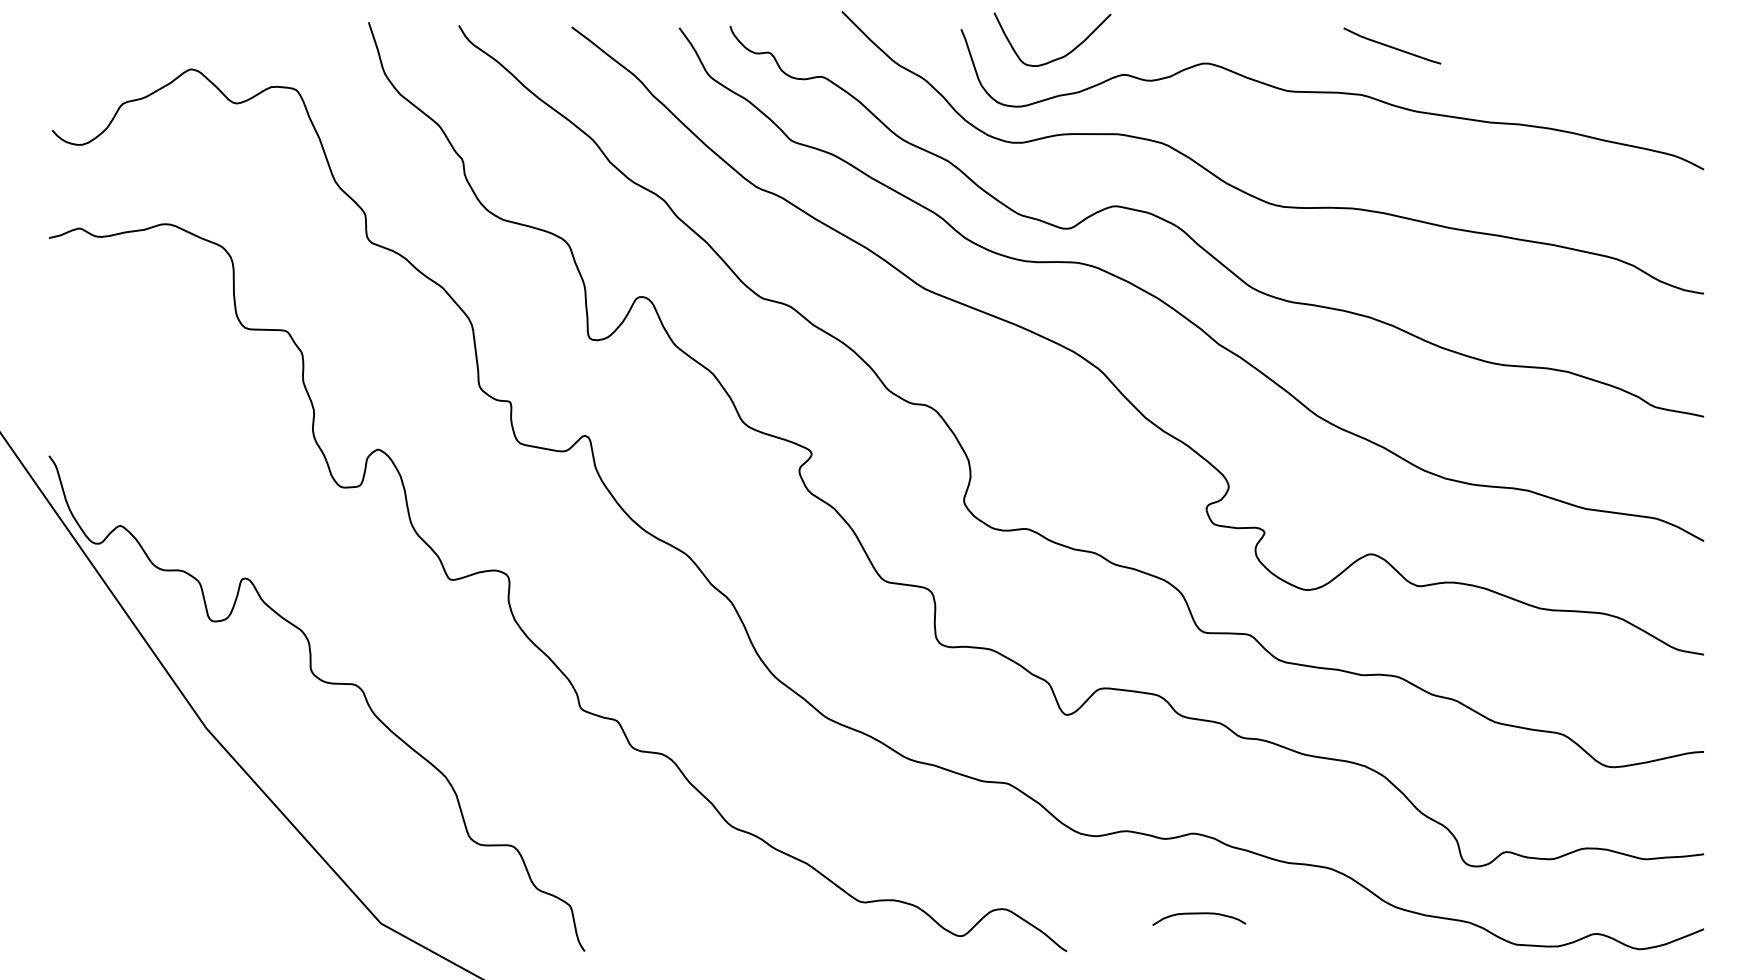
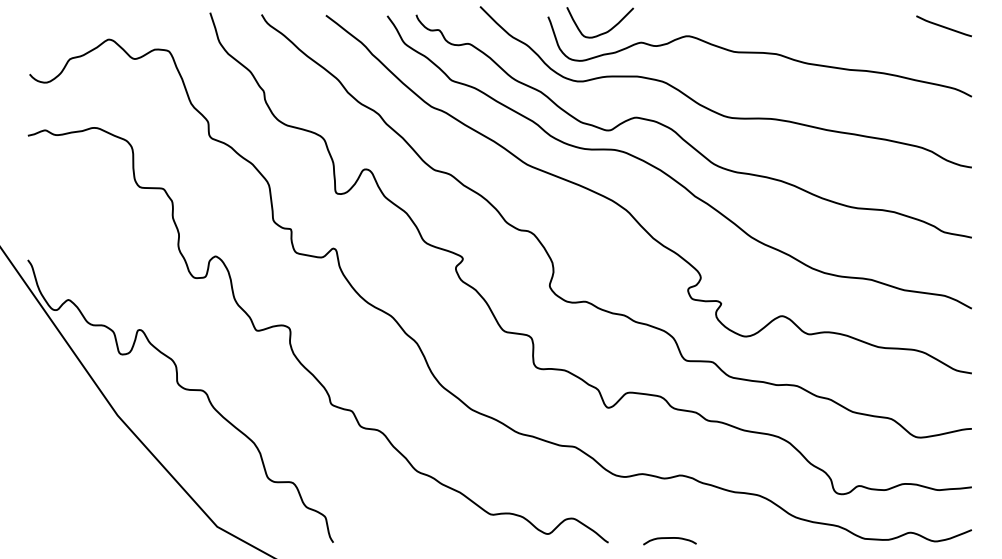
line: (1391, 46) -> (943, 26), moved
curve: (1198, 914) -> (669, 538), moved

